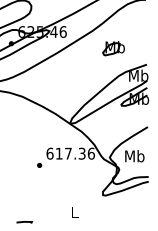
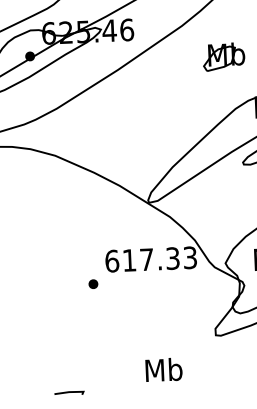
text: (90, 153) -> (188, 257), 617.36 -> 617.33
text: (74, 212) -> (163, 370), L -> Mb

